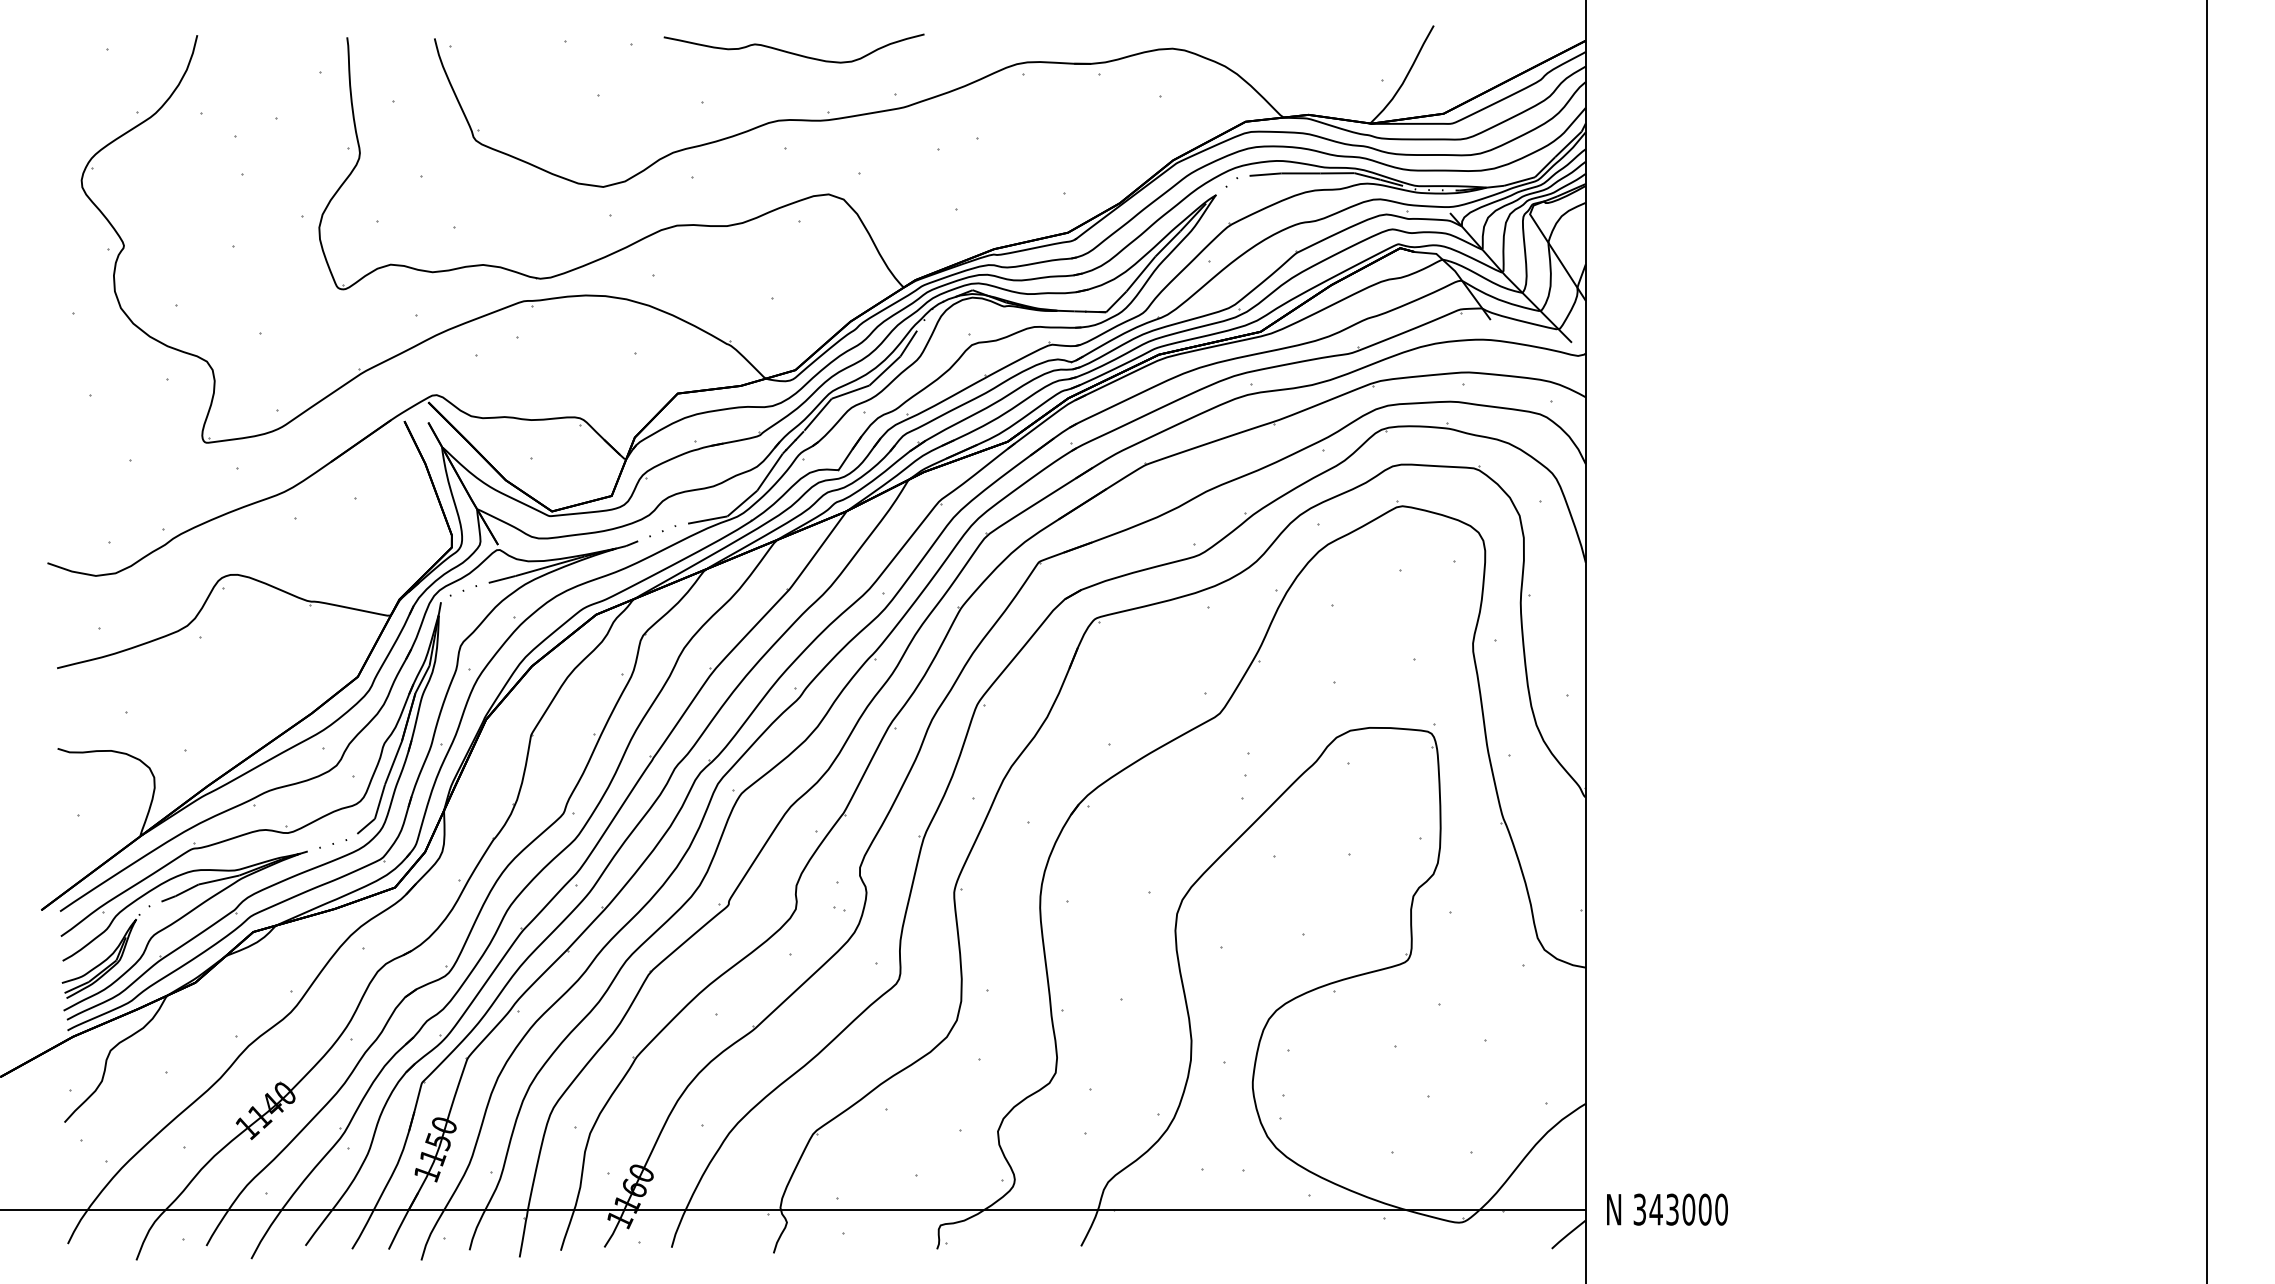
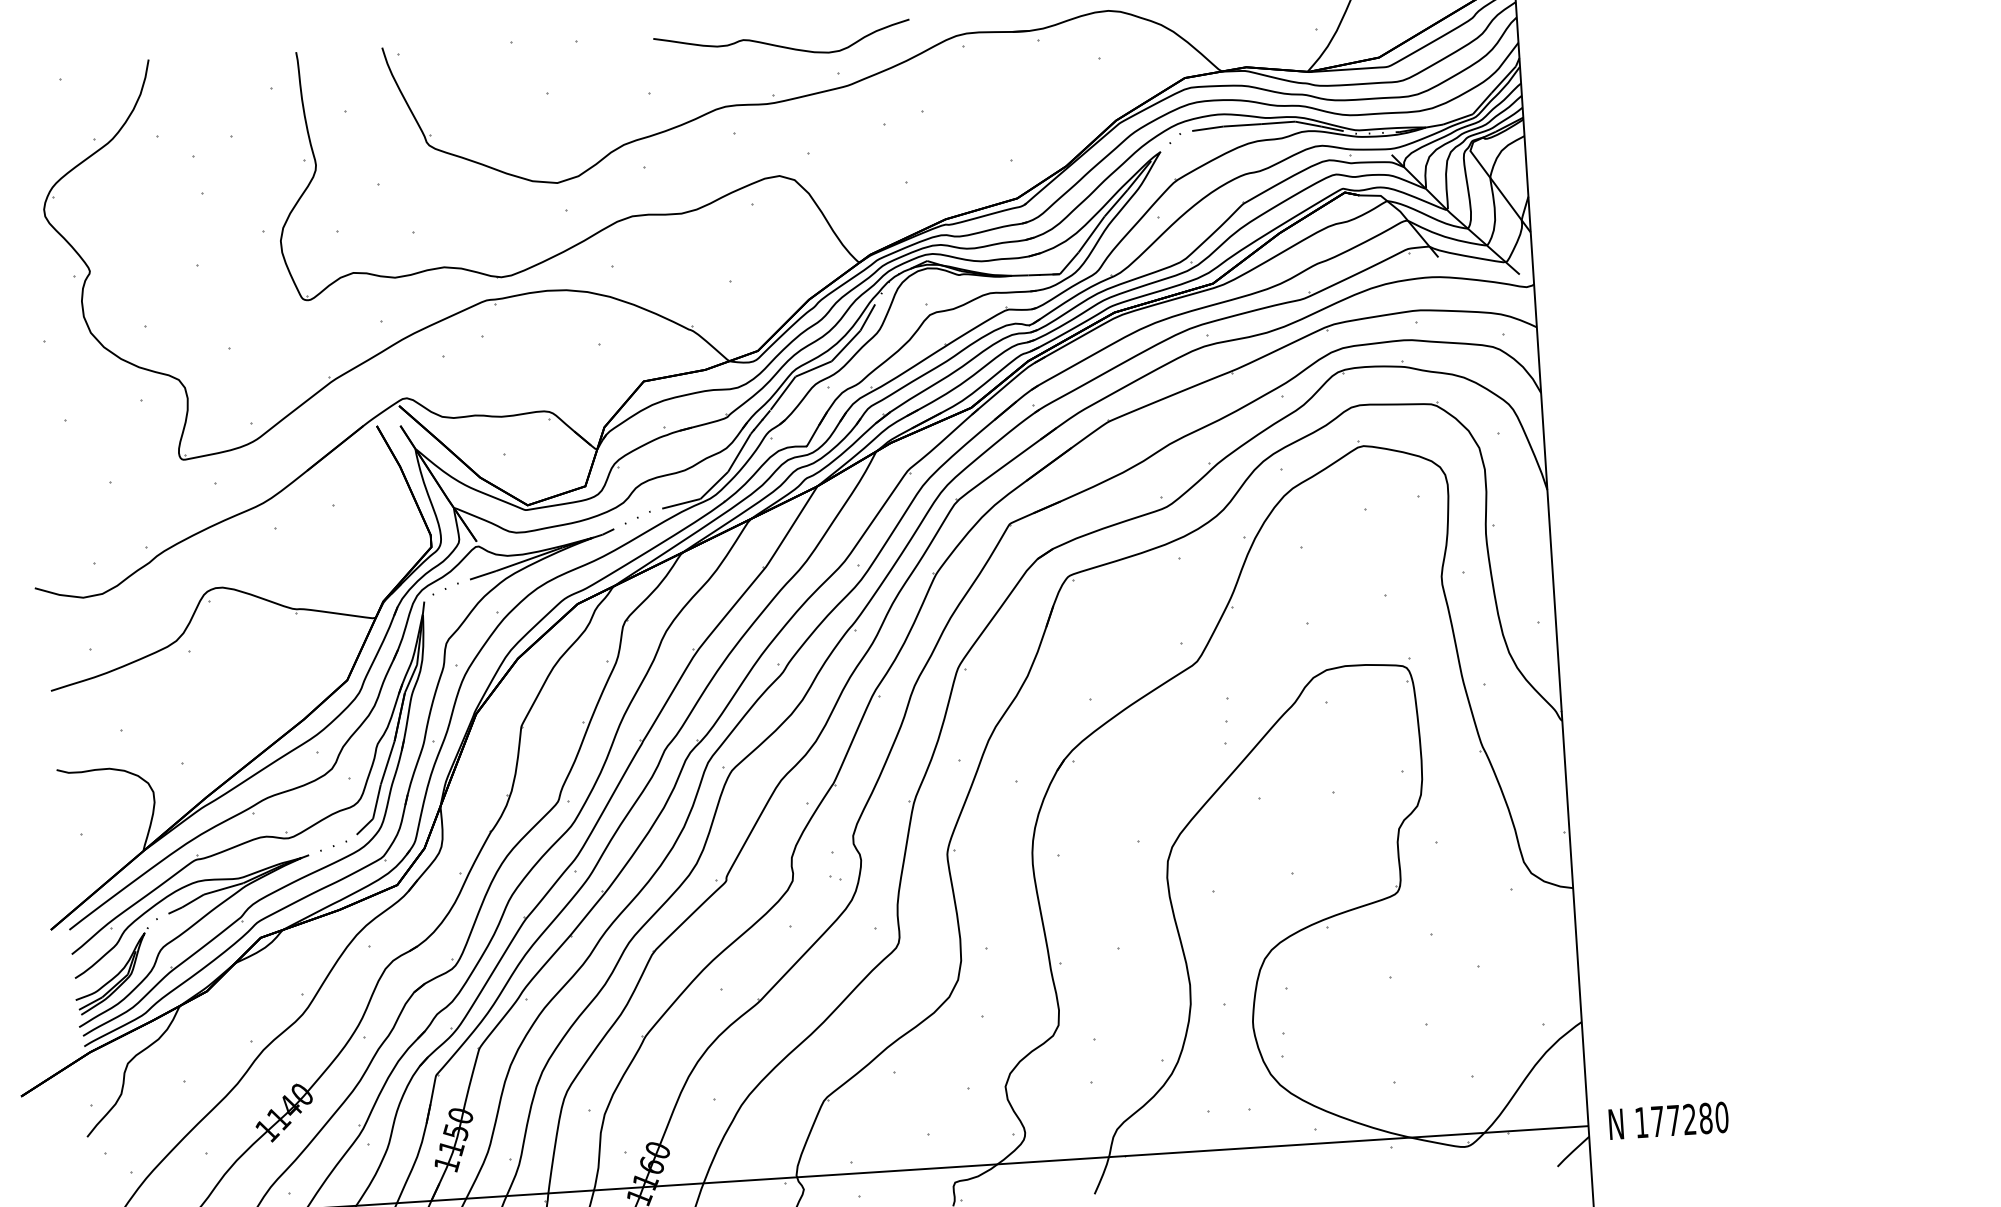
curve: (793, 52) -> (781, 45), moved
text: (1672, 1209) -> (1673, 1120), 343000 -> 177280

